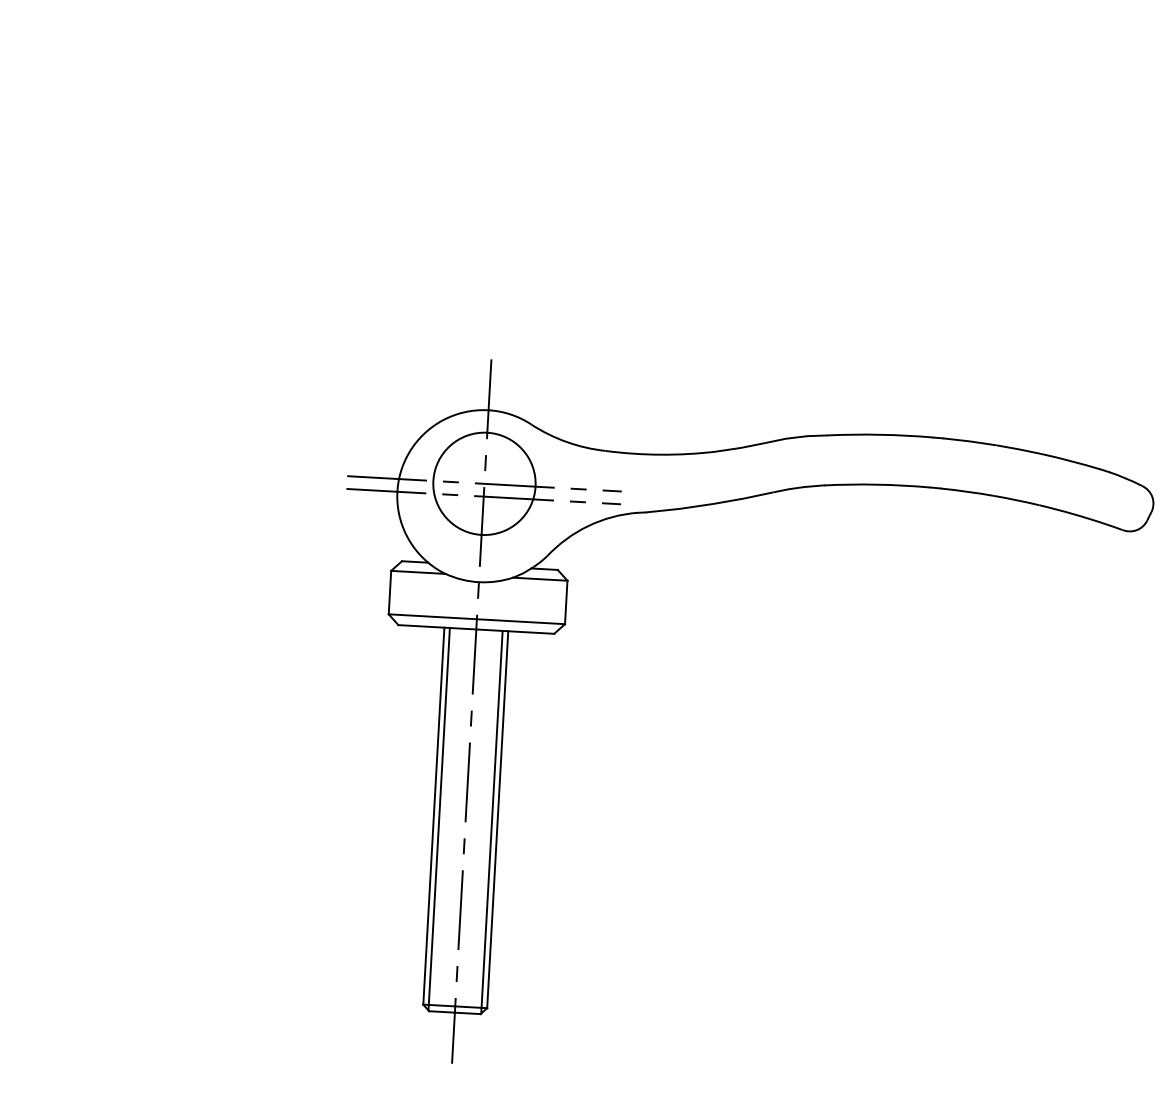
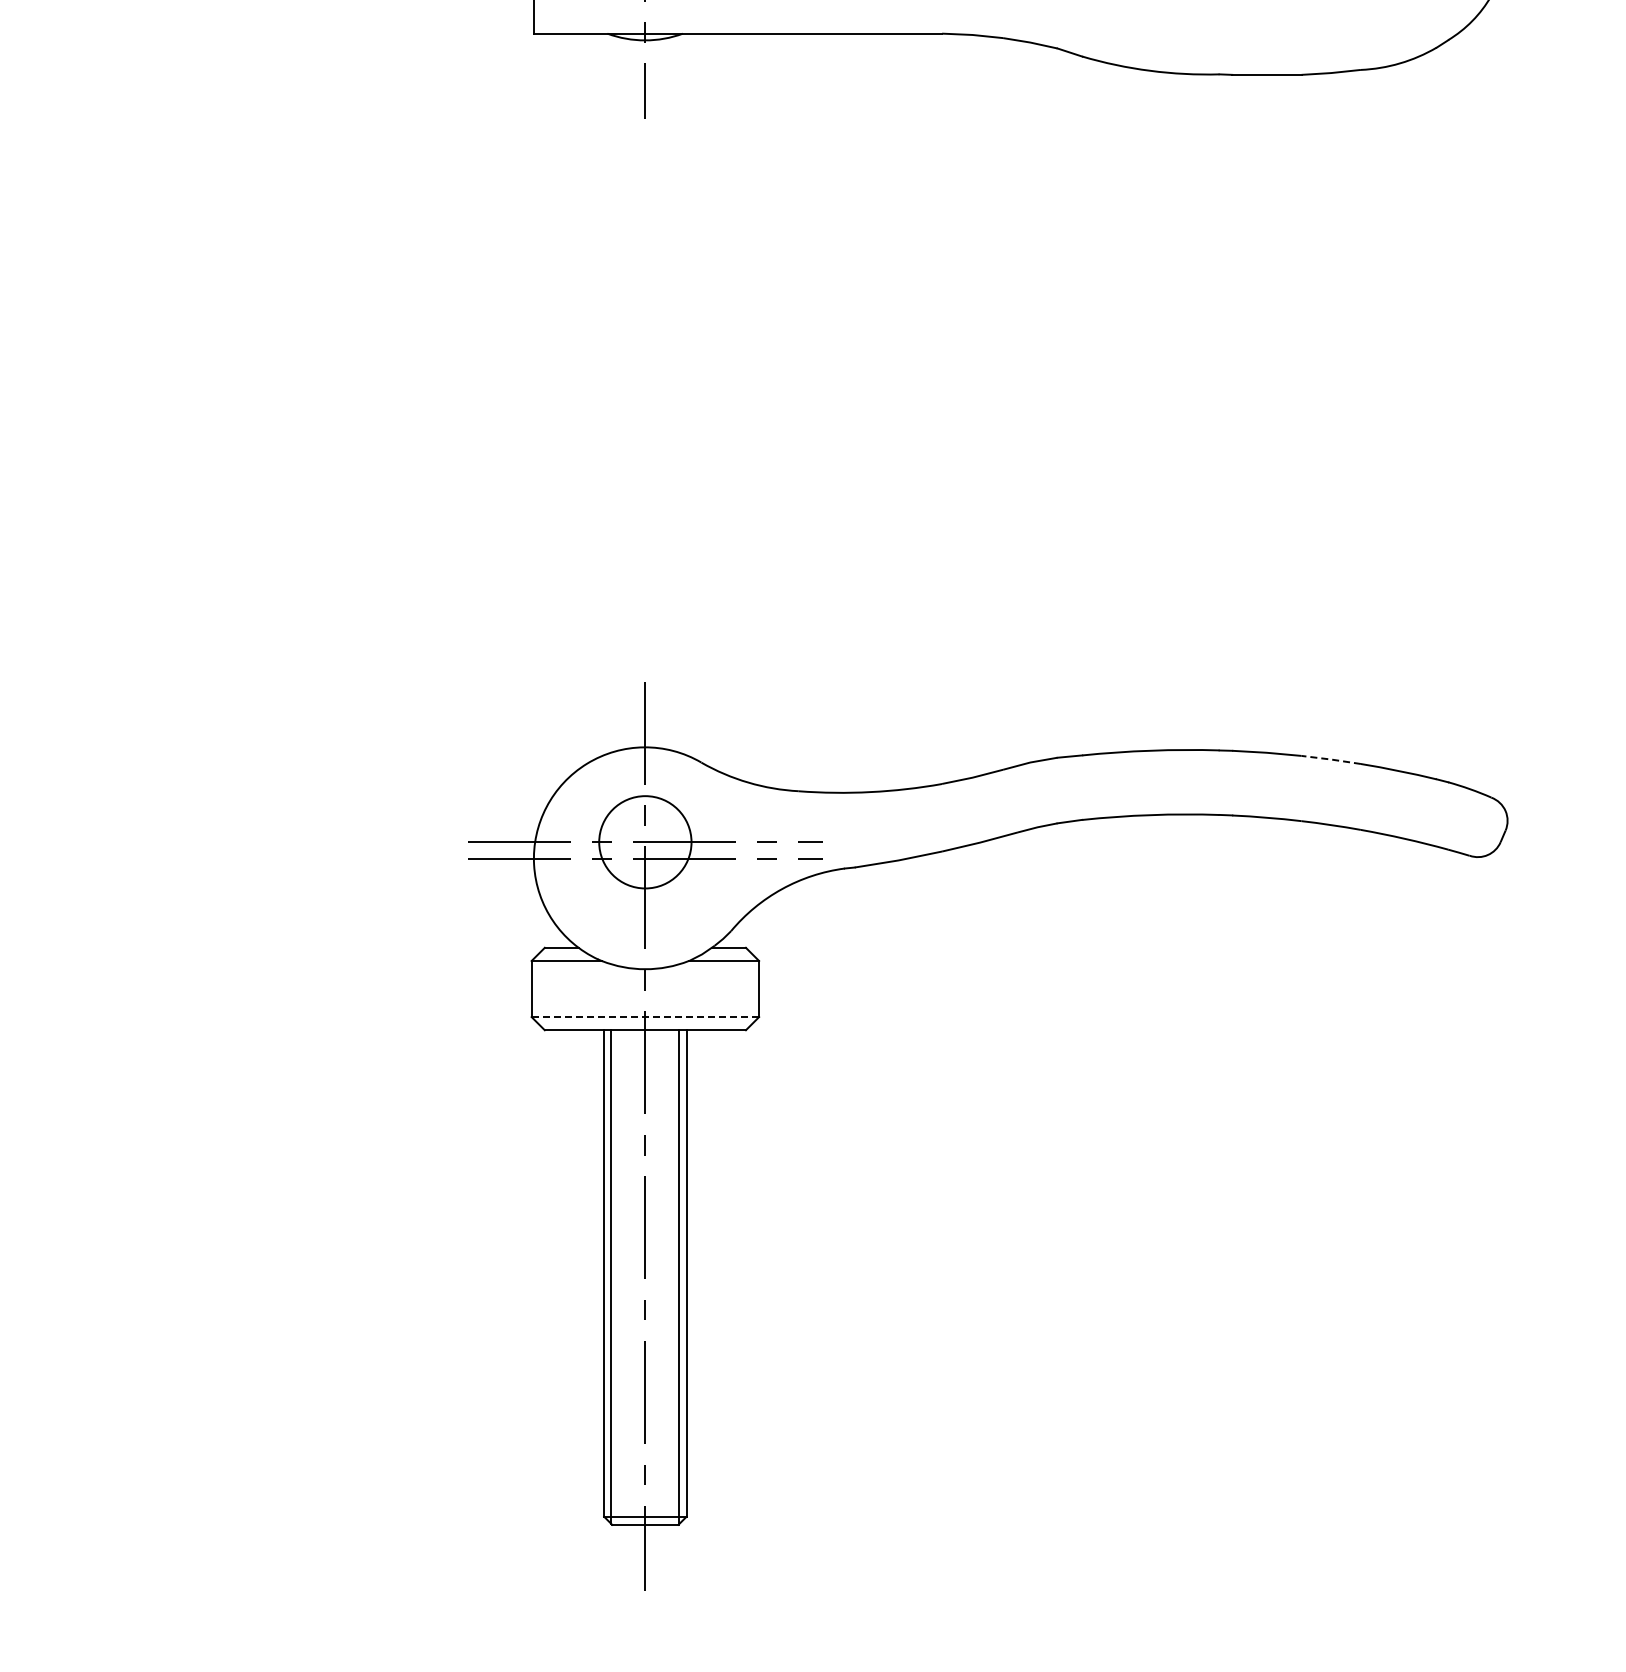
line: (1019, 449) -> (1331, 759), solid -> dashed
circle: (484, 484) -> (645, 842), size x0.7
line: (476, 619) -> (645, 1017), solid -> dashed

